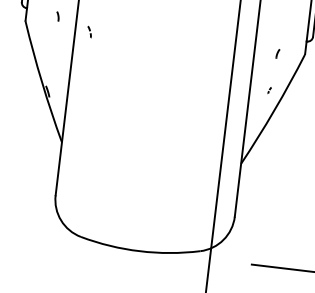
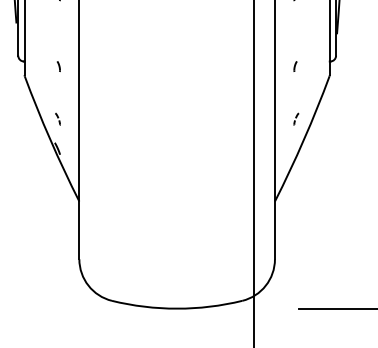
part: (89, 31) -> (57, 118), moved
part: (277, 53) -> (295, 66), moved
part: (269, 90) -> (296, 118), size x1.67

